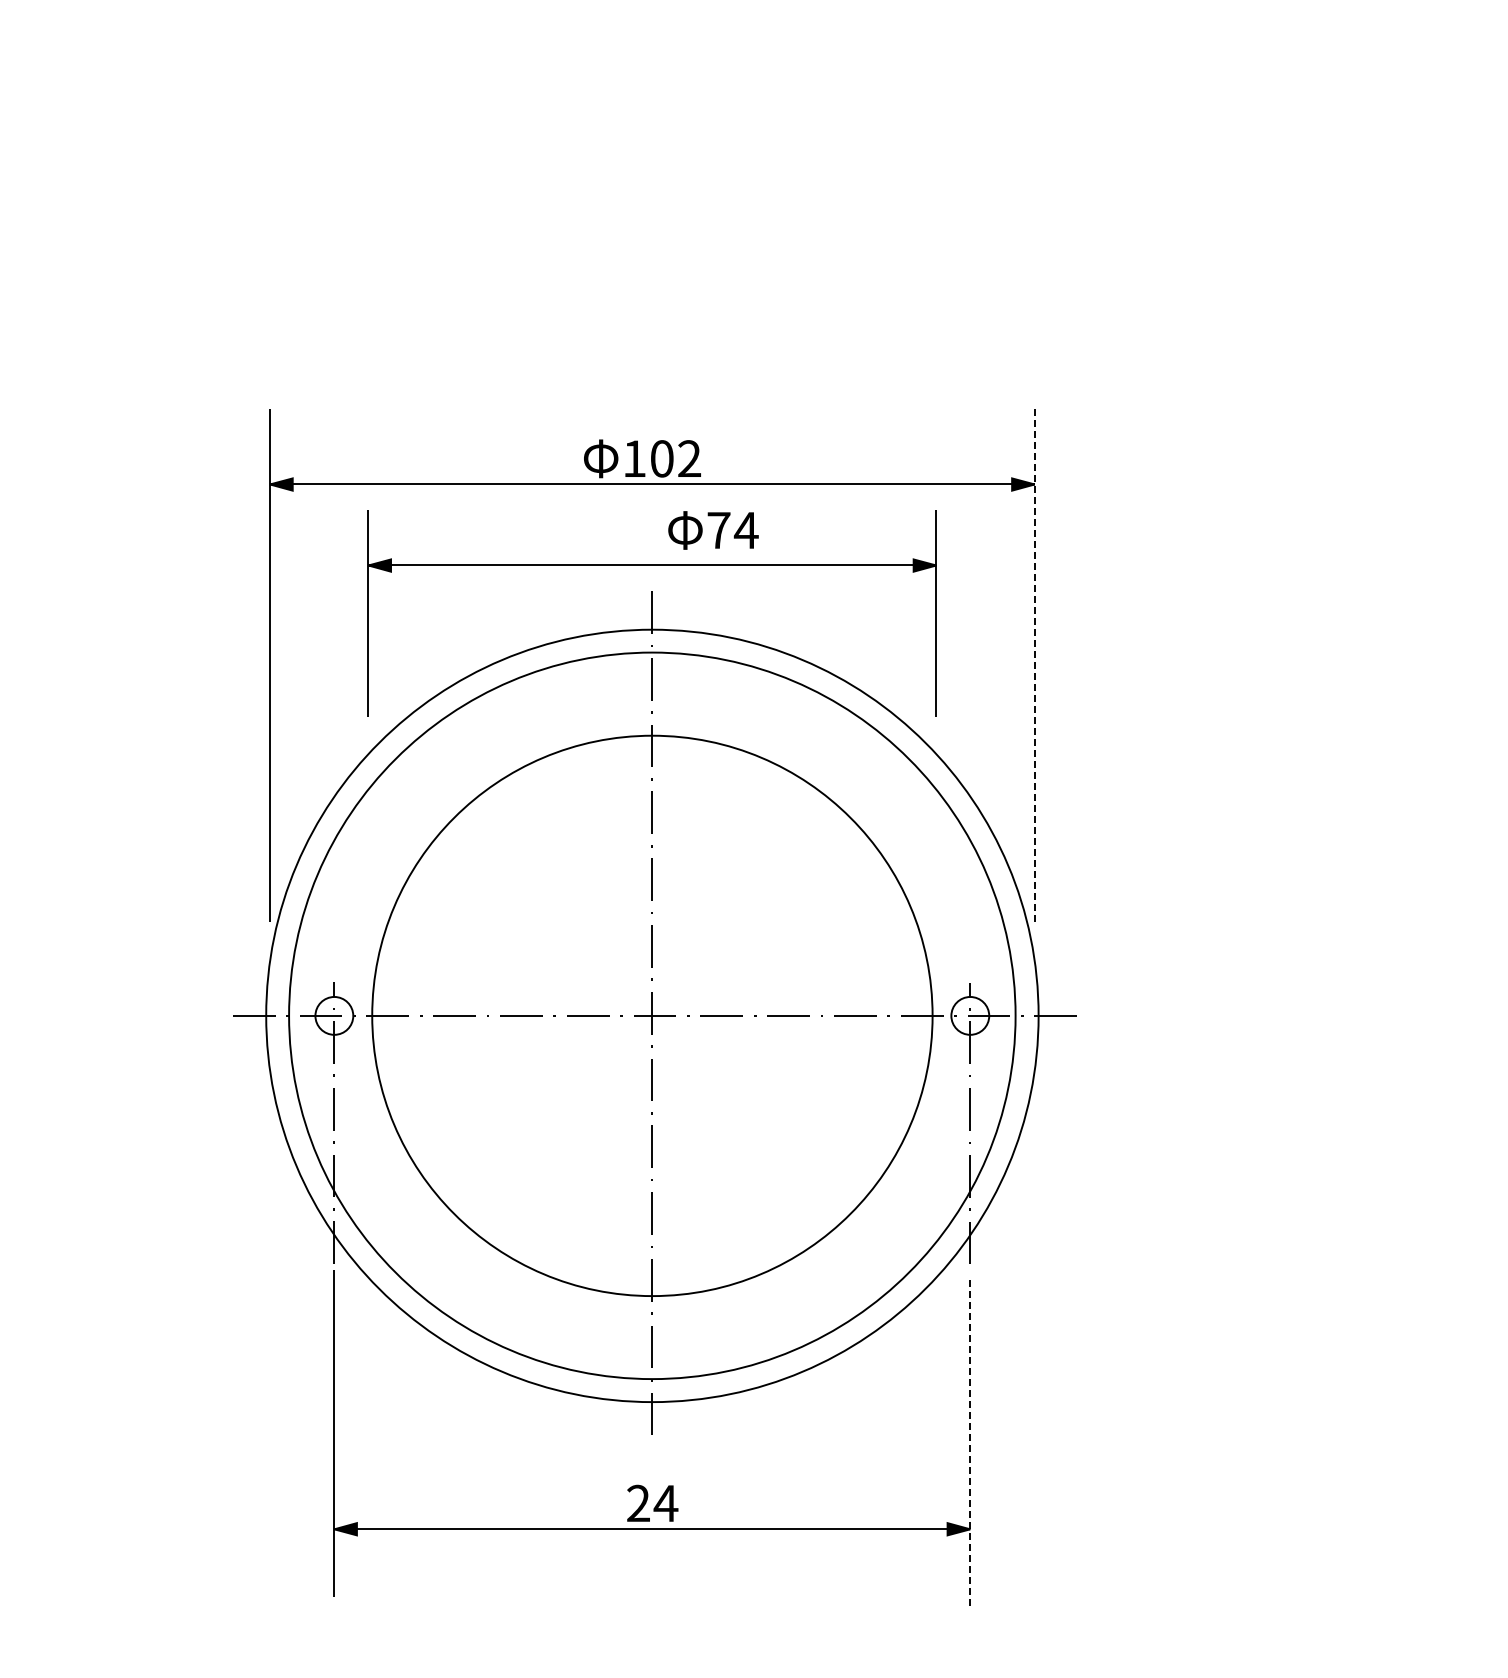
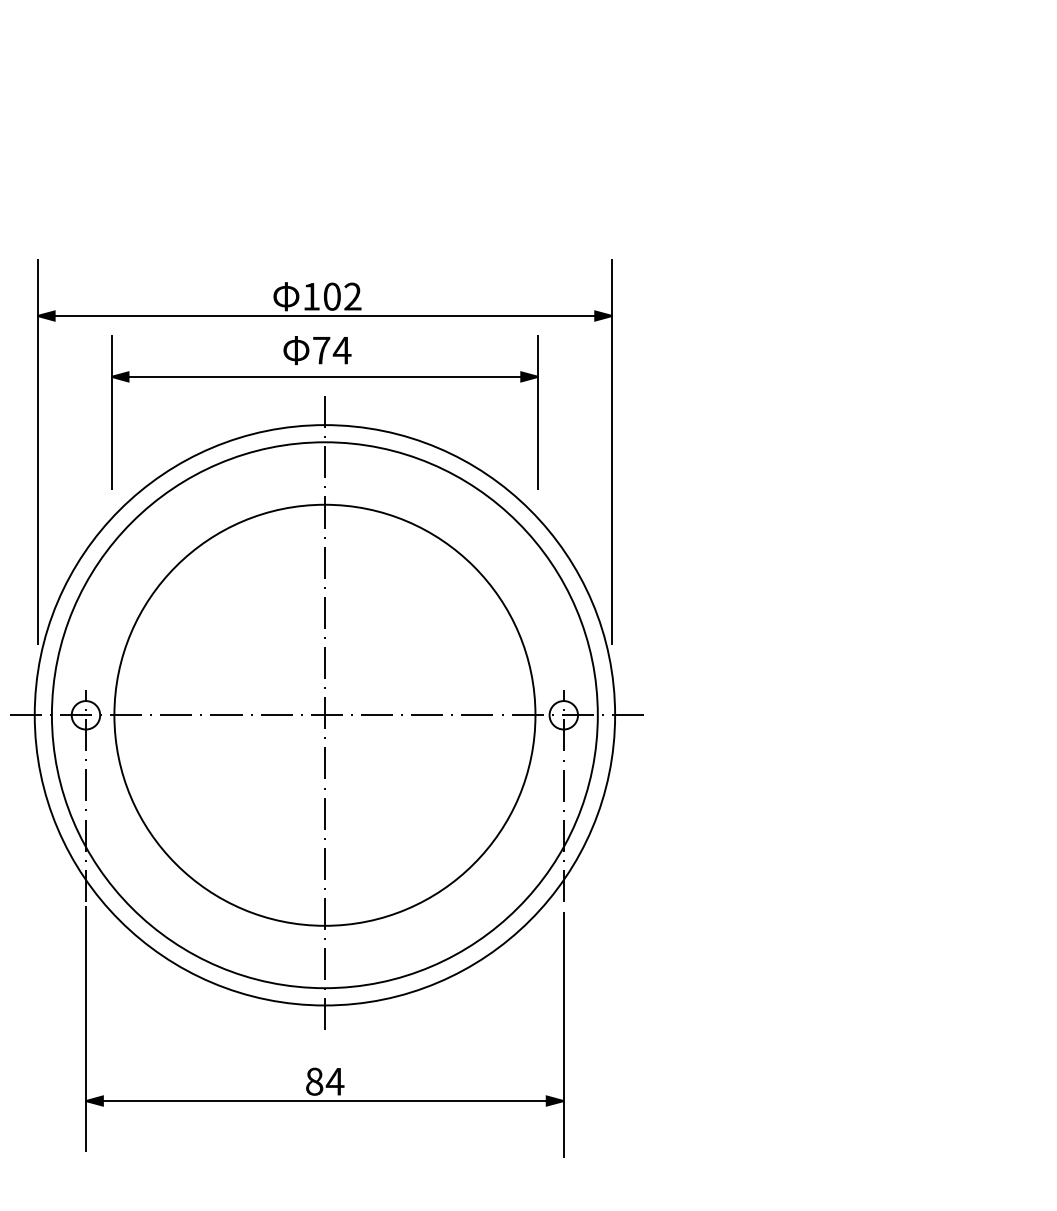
text: (713, 530) -> (317, 350), moved
line: (1034, 665) -> (612, 451), dashed -> solid
line: (970, 1441) -> (563, 1035), dashed -> solid
text: (638, 1503) -> (314, 1081), 24 -> 84

